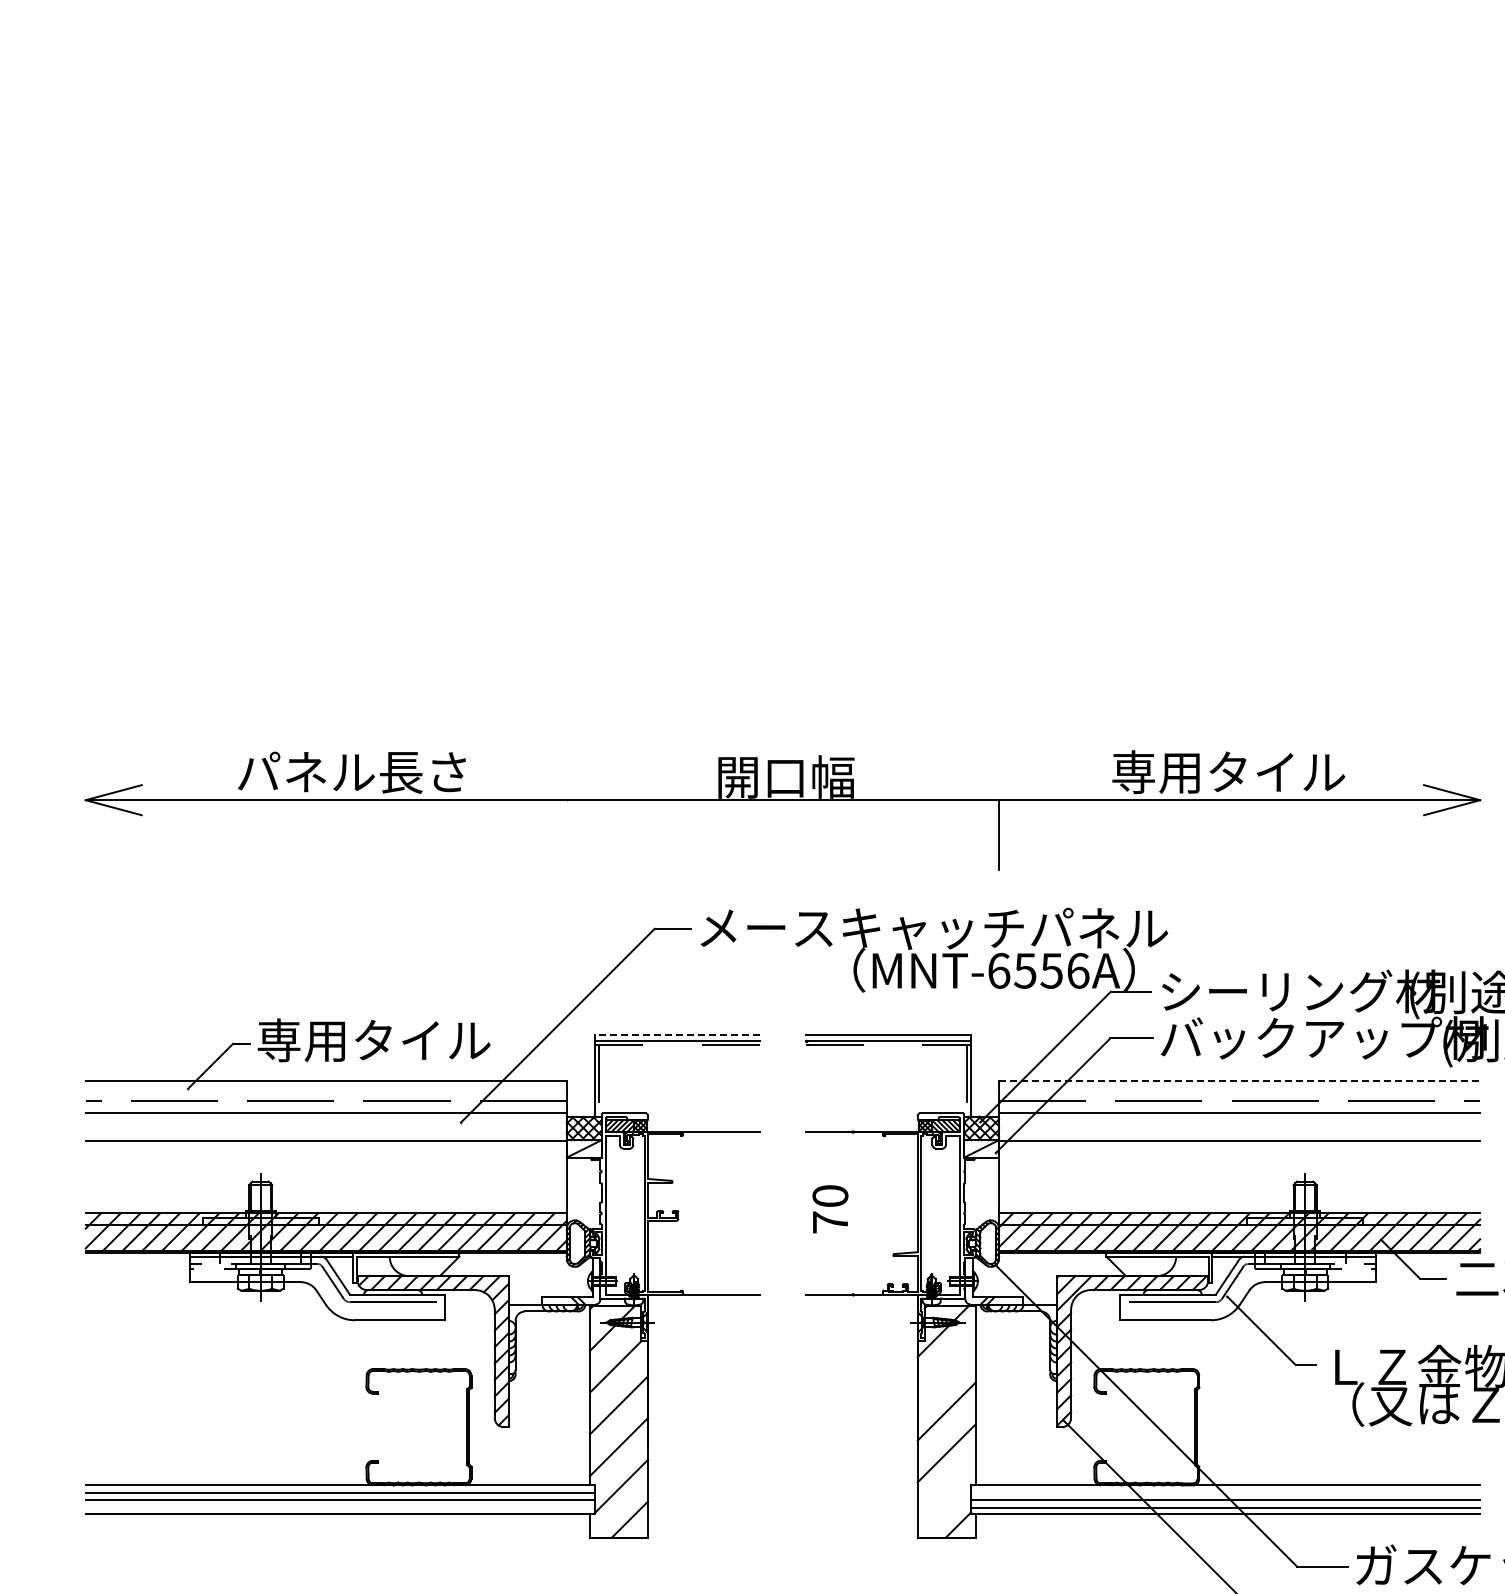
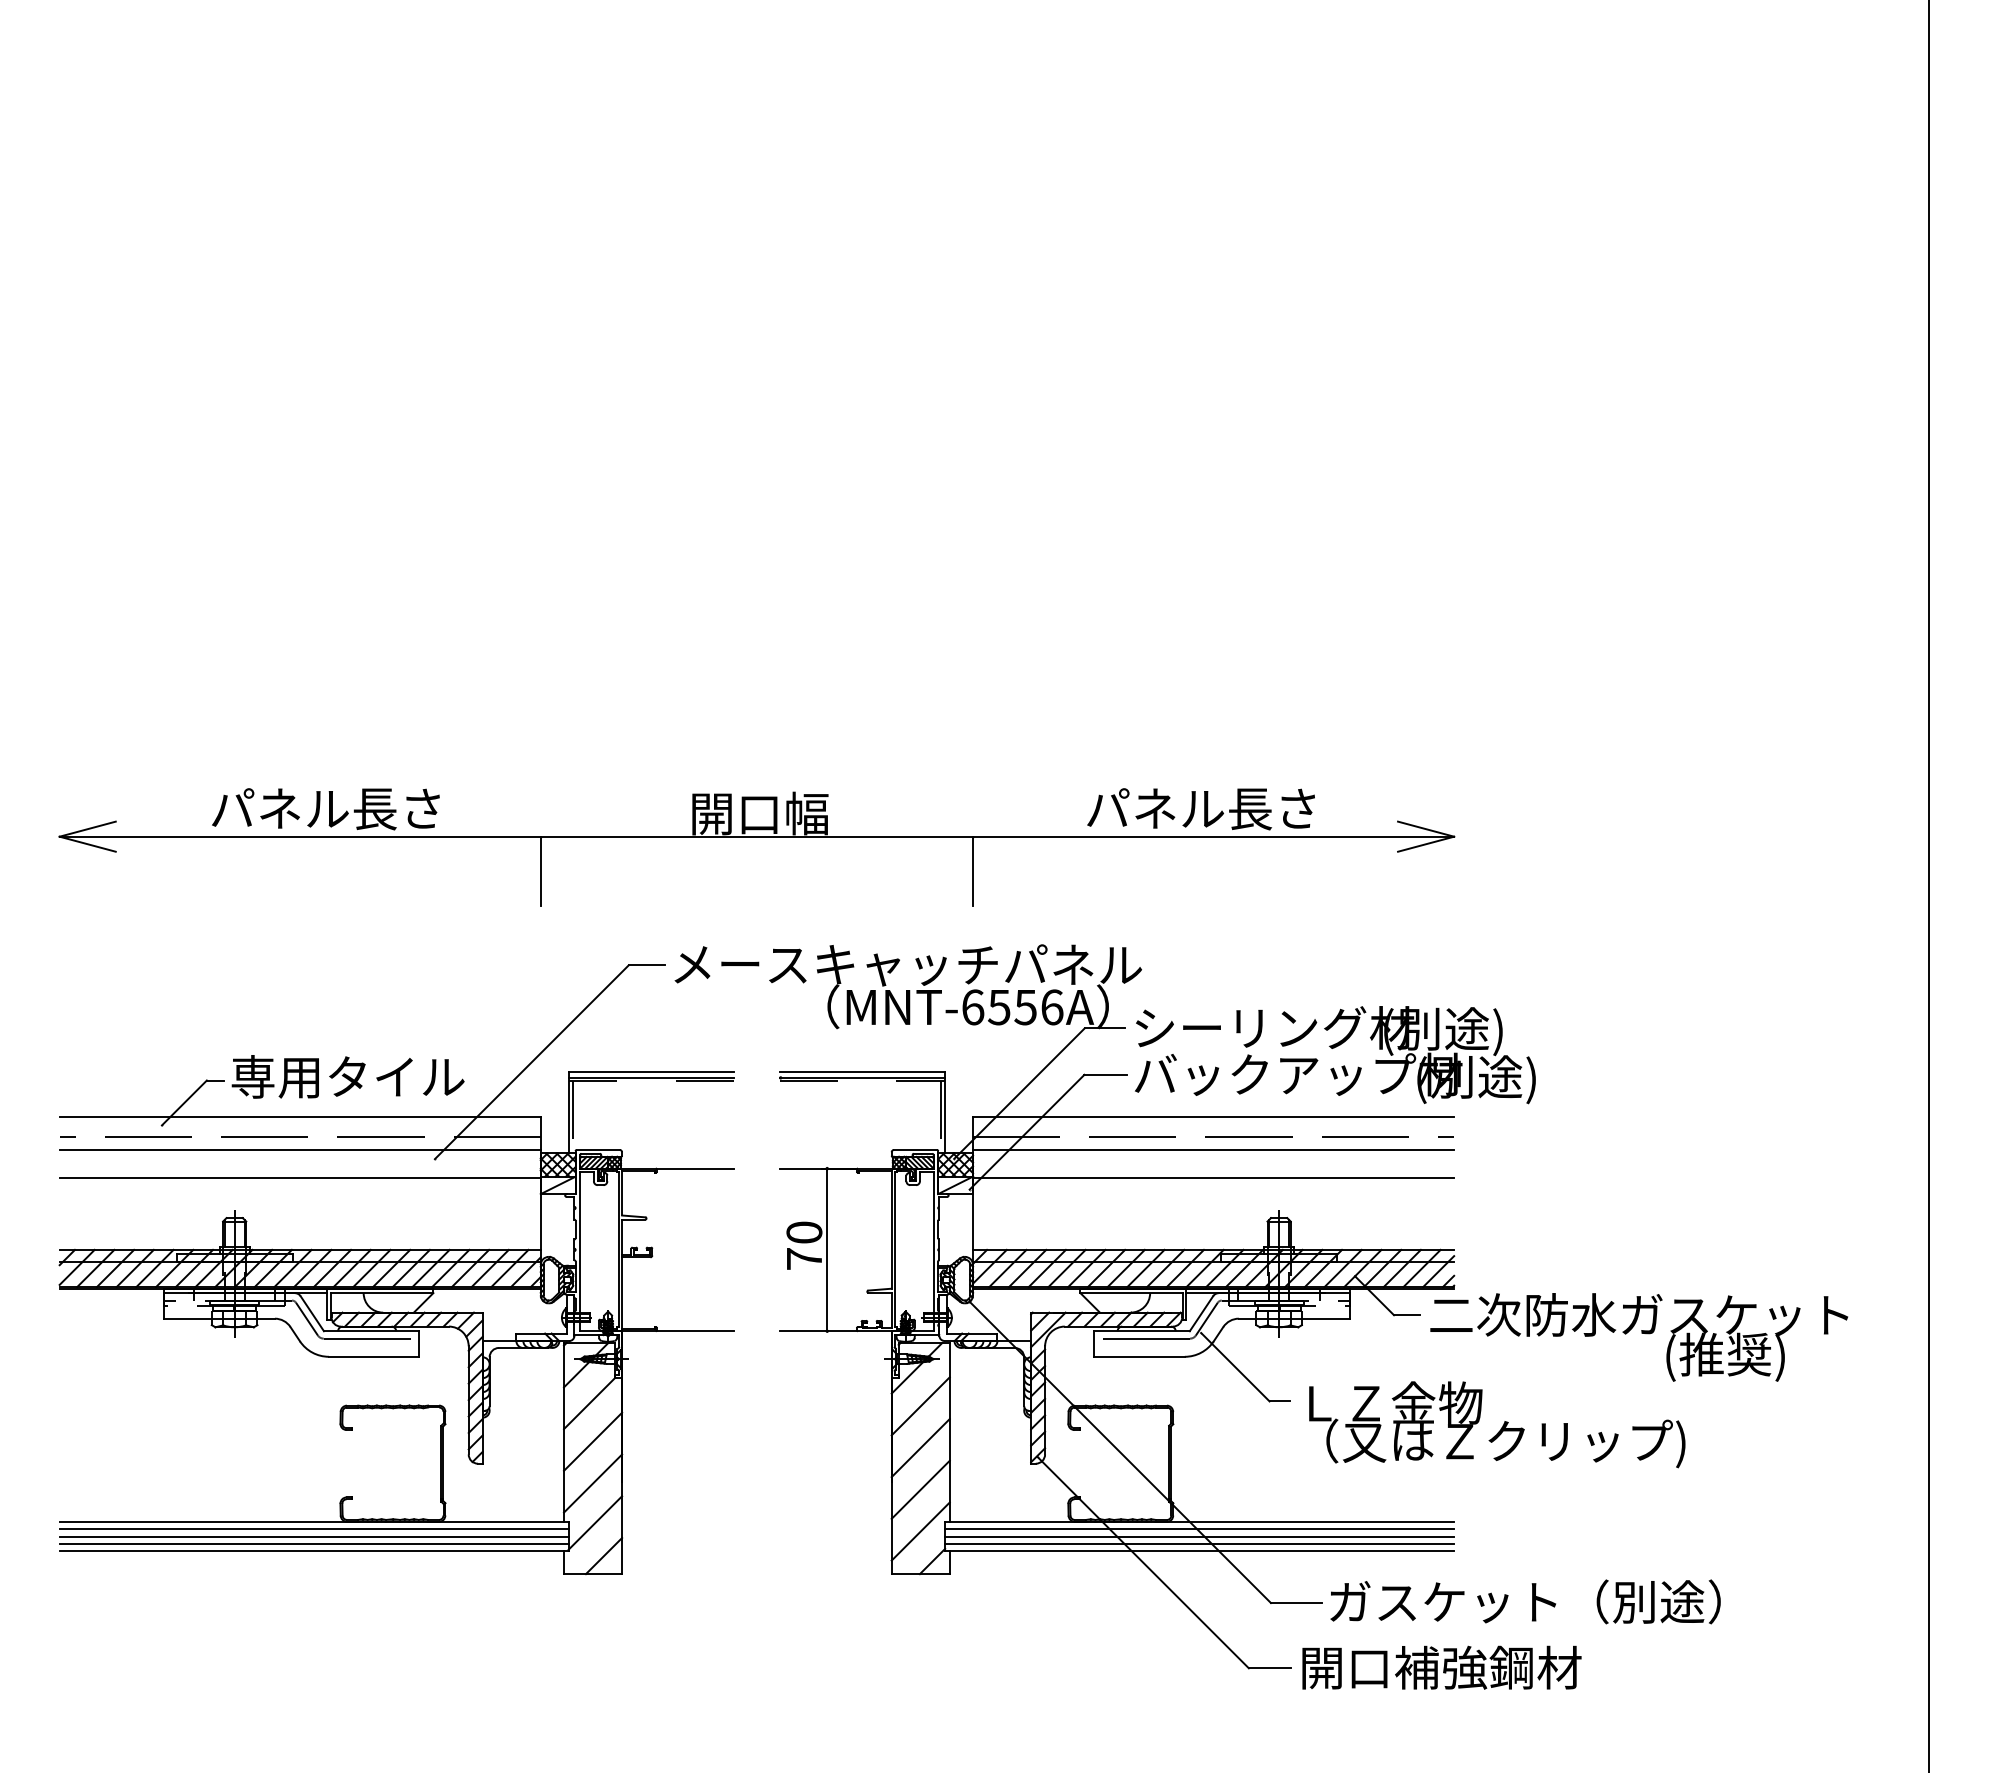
text: (1228, 772) -> (1202, 808), 専用タイル -> パネル長さ
line: (566, 835) -> (540, 871), added
line: (677, 1035) -> (651, 1071), dashed -> solid
line: (1239, 1081) -> (1213, 1117), dashed -> solid
line: (853, 1213) -> (827, 1249), added
line: (946, 1370) -> (920, 1406), added
line: (1225, 1493) -> (1199, 1529), added
line: (946, 1495) -> (920, 1531), added
line: (339, 1508) -> (313, 1544), added

